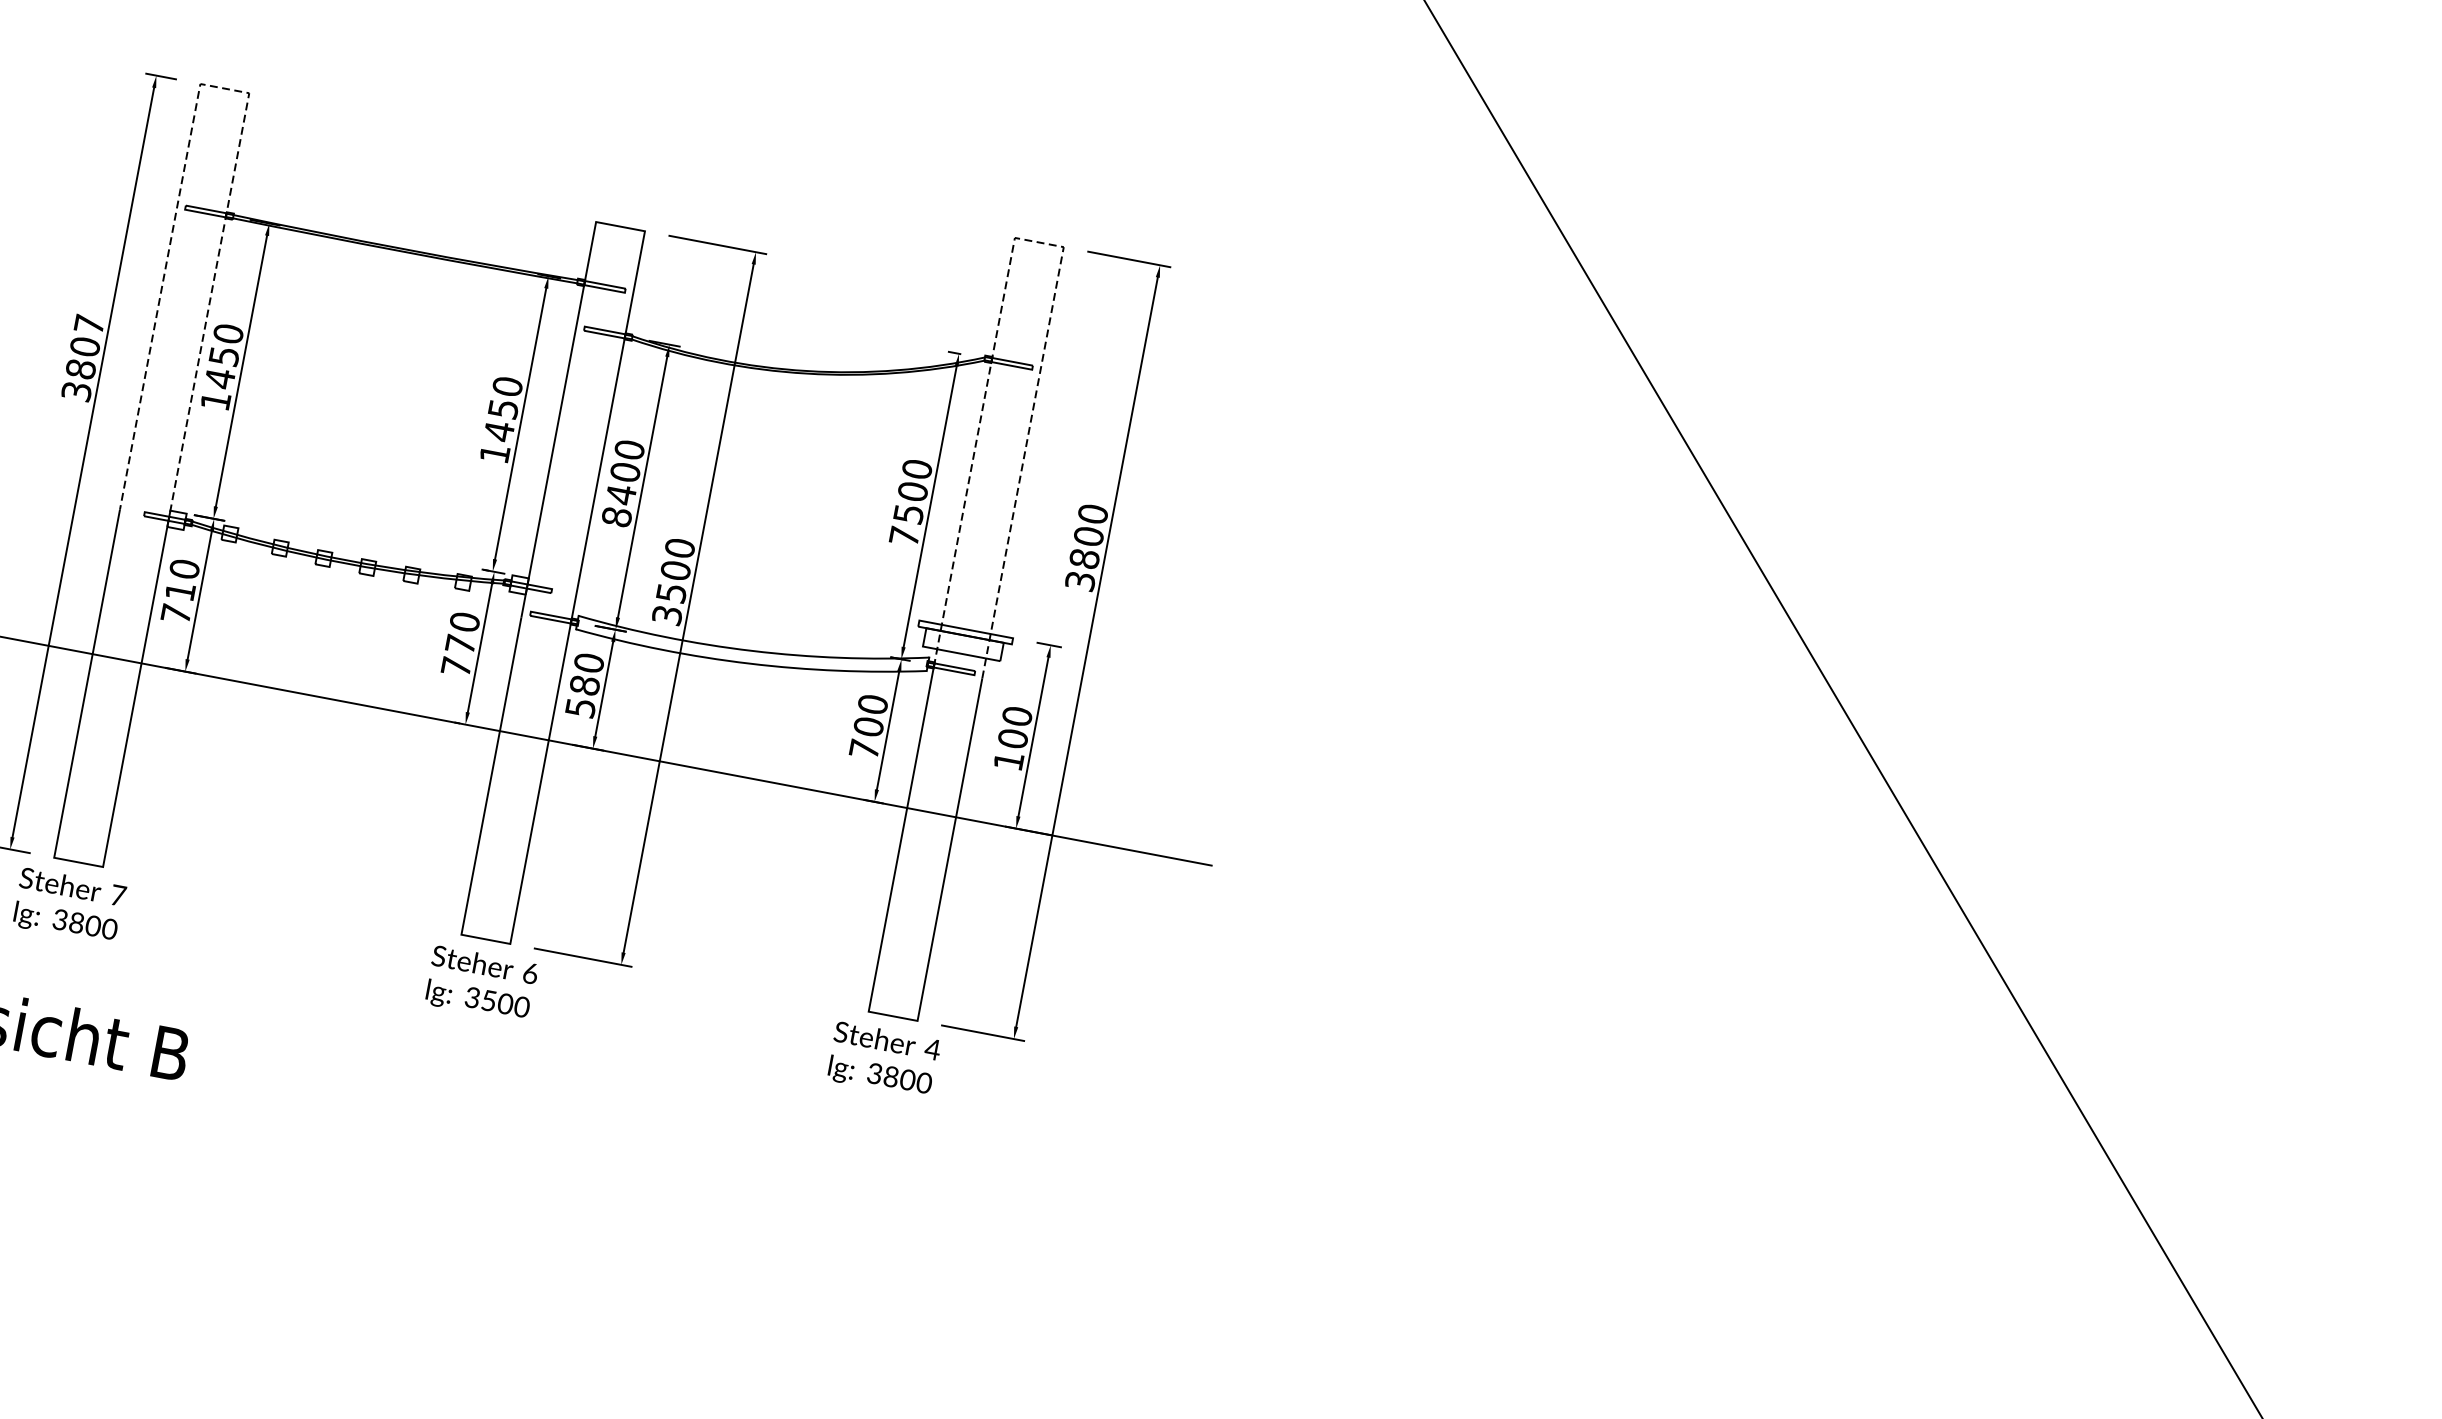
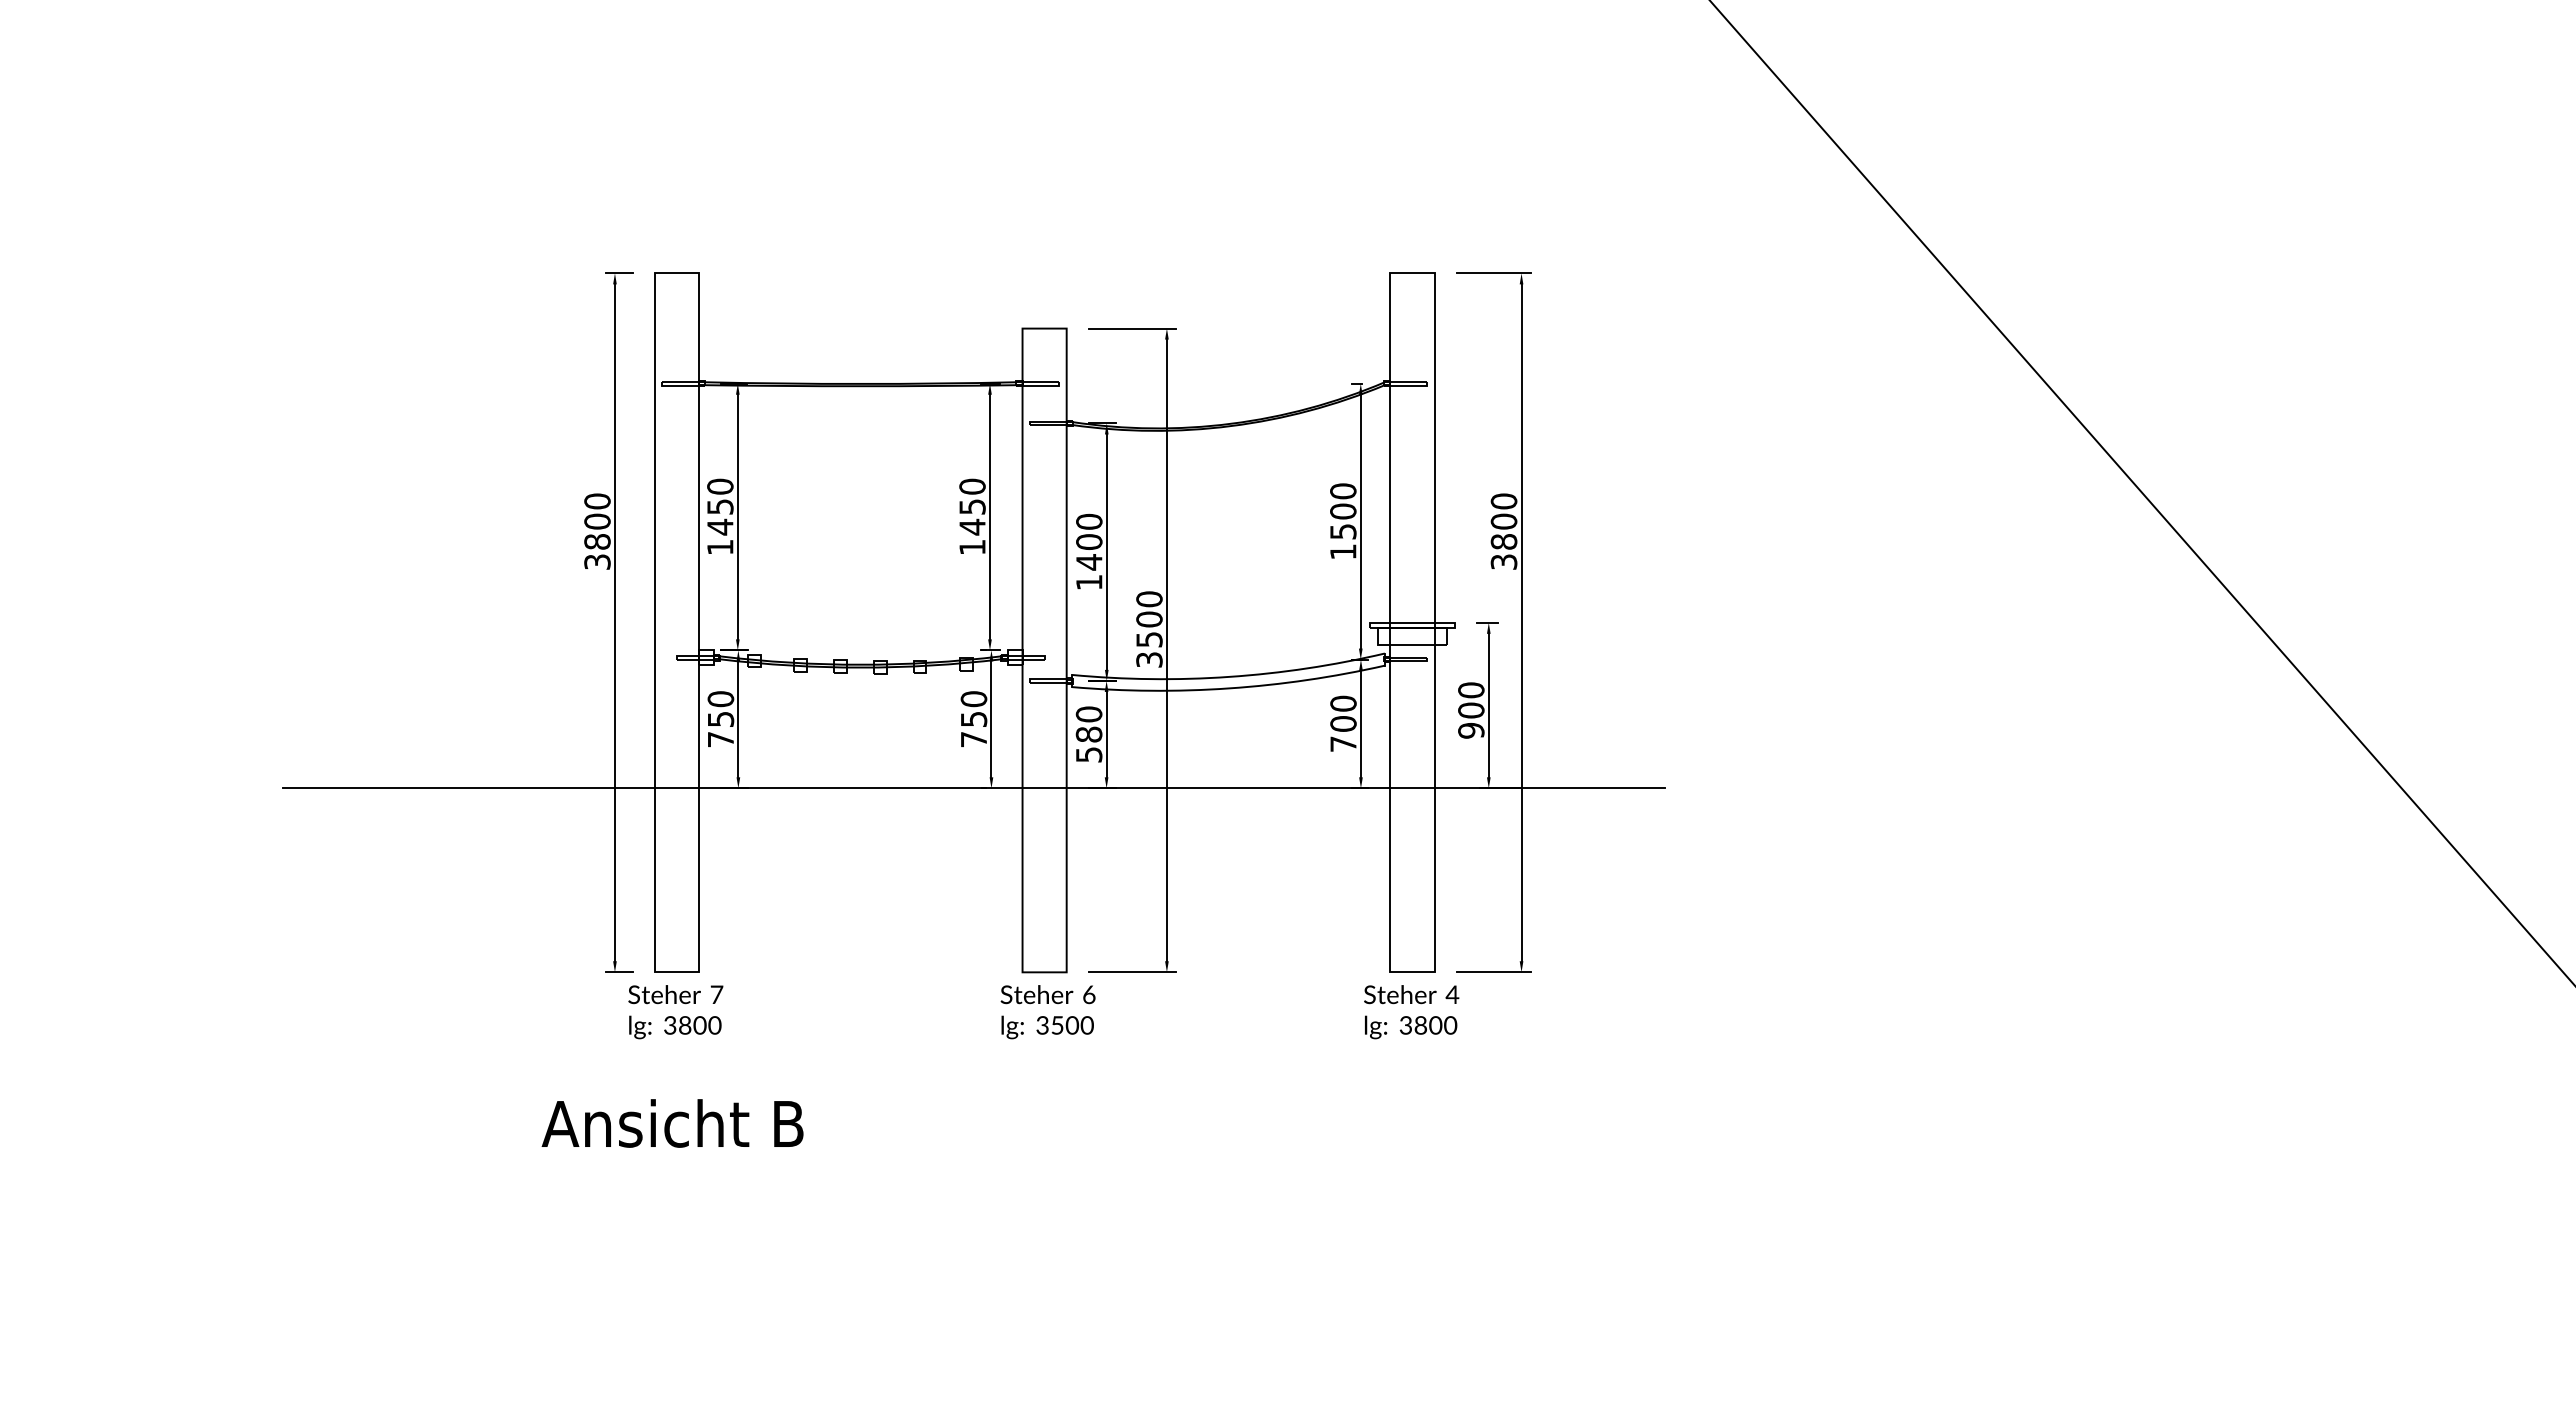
line: (227, 89) -> (679, 273), dashed -> solid
line: (1041, 243) -> (1414, 273), dashed -> solid
text: (89, 324) -> (597, 501), 3807 -> 3800
text: (617, 517) -> (1089, 582), 8400 -> 1400
text: (904, 535) -> (1343, 551), 7500 -> 1500
text: (181, 591) -> (721, 719), 710 -> 750
text: (461, 644) -> (974, 719), 770 -> 750
text: (1009, 760) -> (1471, 730), 100 -> 900

